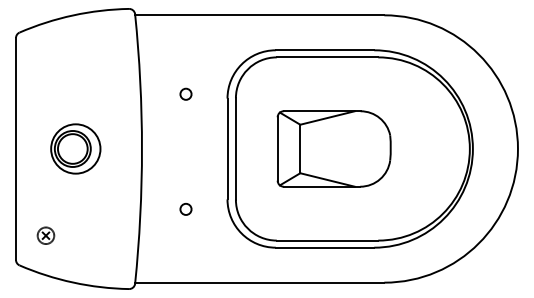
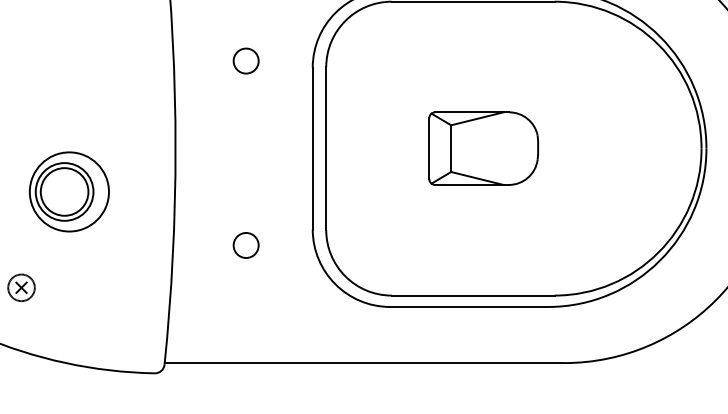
circle: (185, 93) -> (245, 59), size x1.4
part: (75, 148) -> (68, 191), moved
part: (333, 148) -> (482, 147), size x0.6
circle: (185, 209) -> (245, 245), size x1.4

